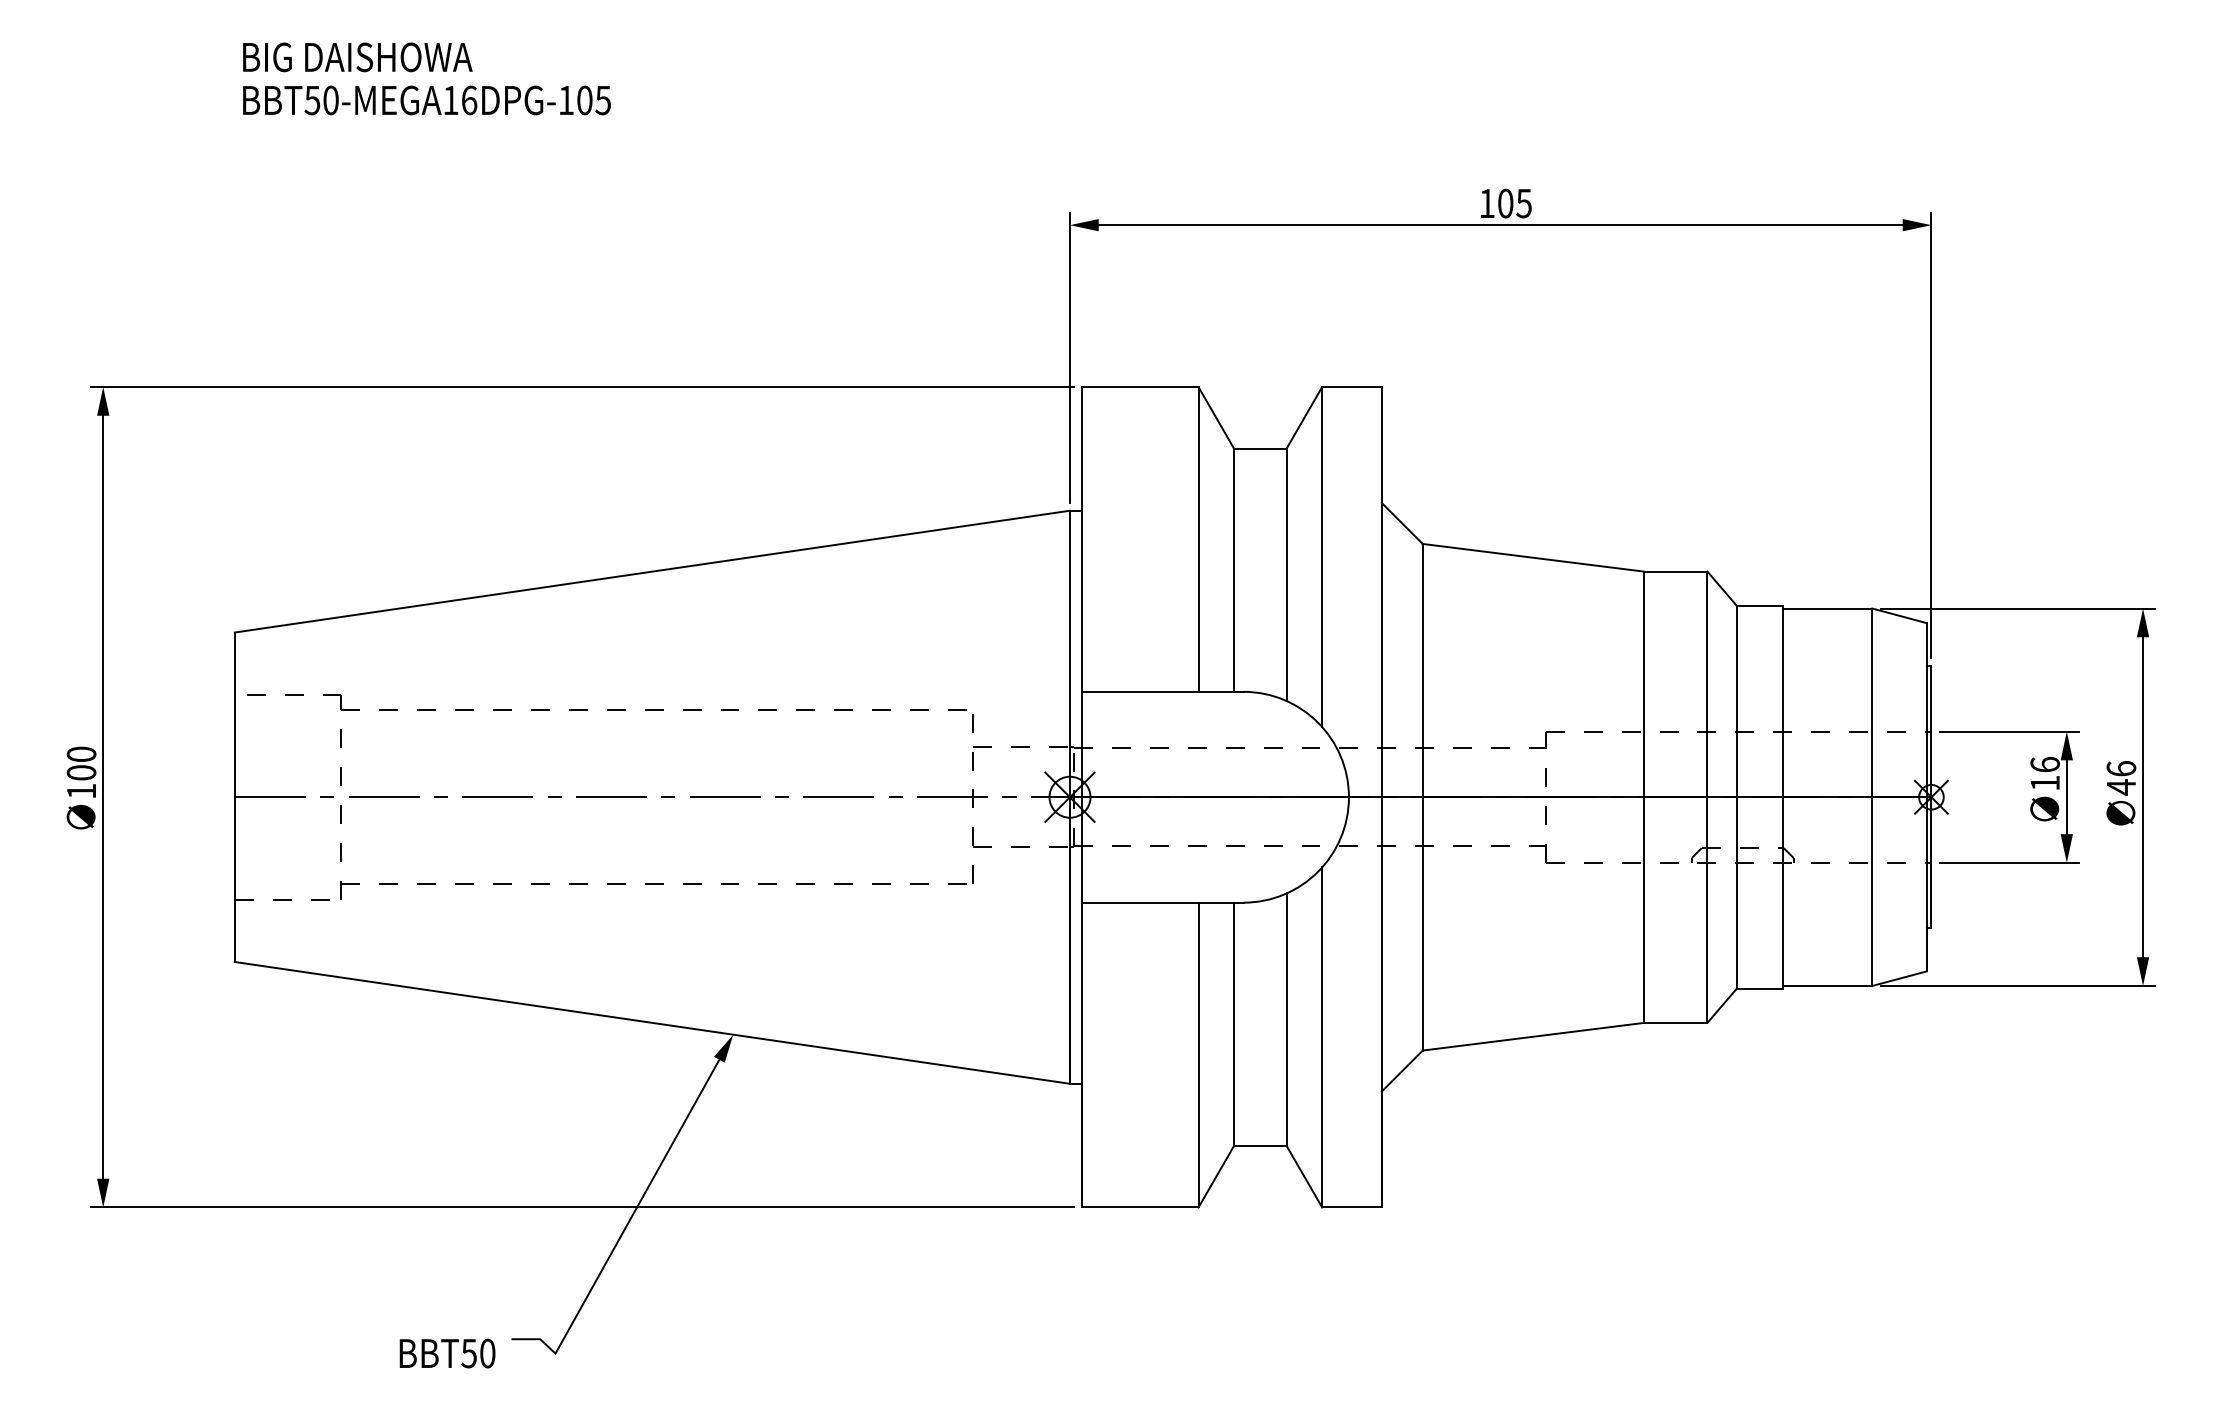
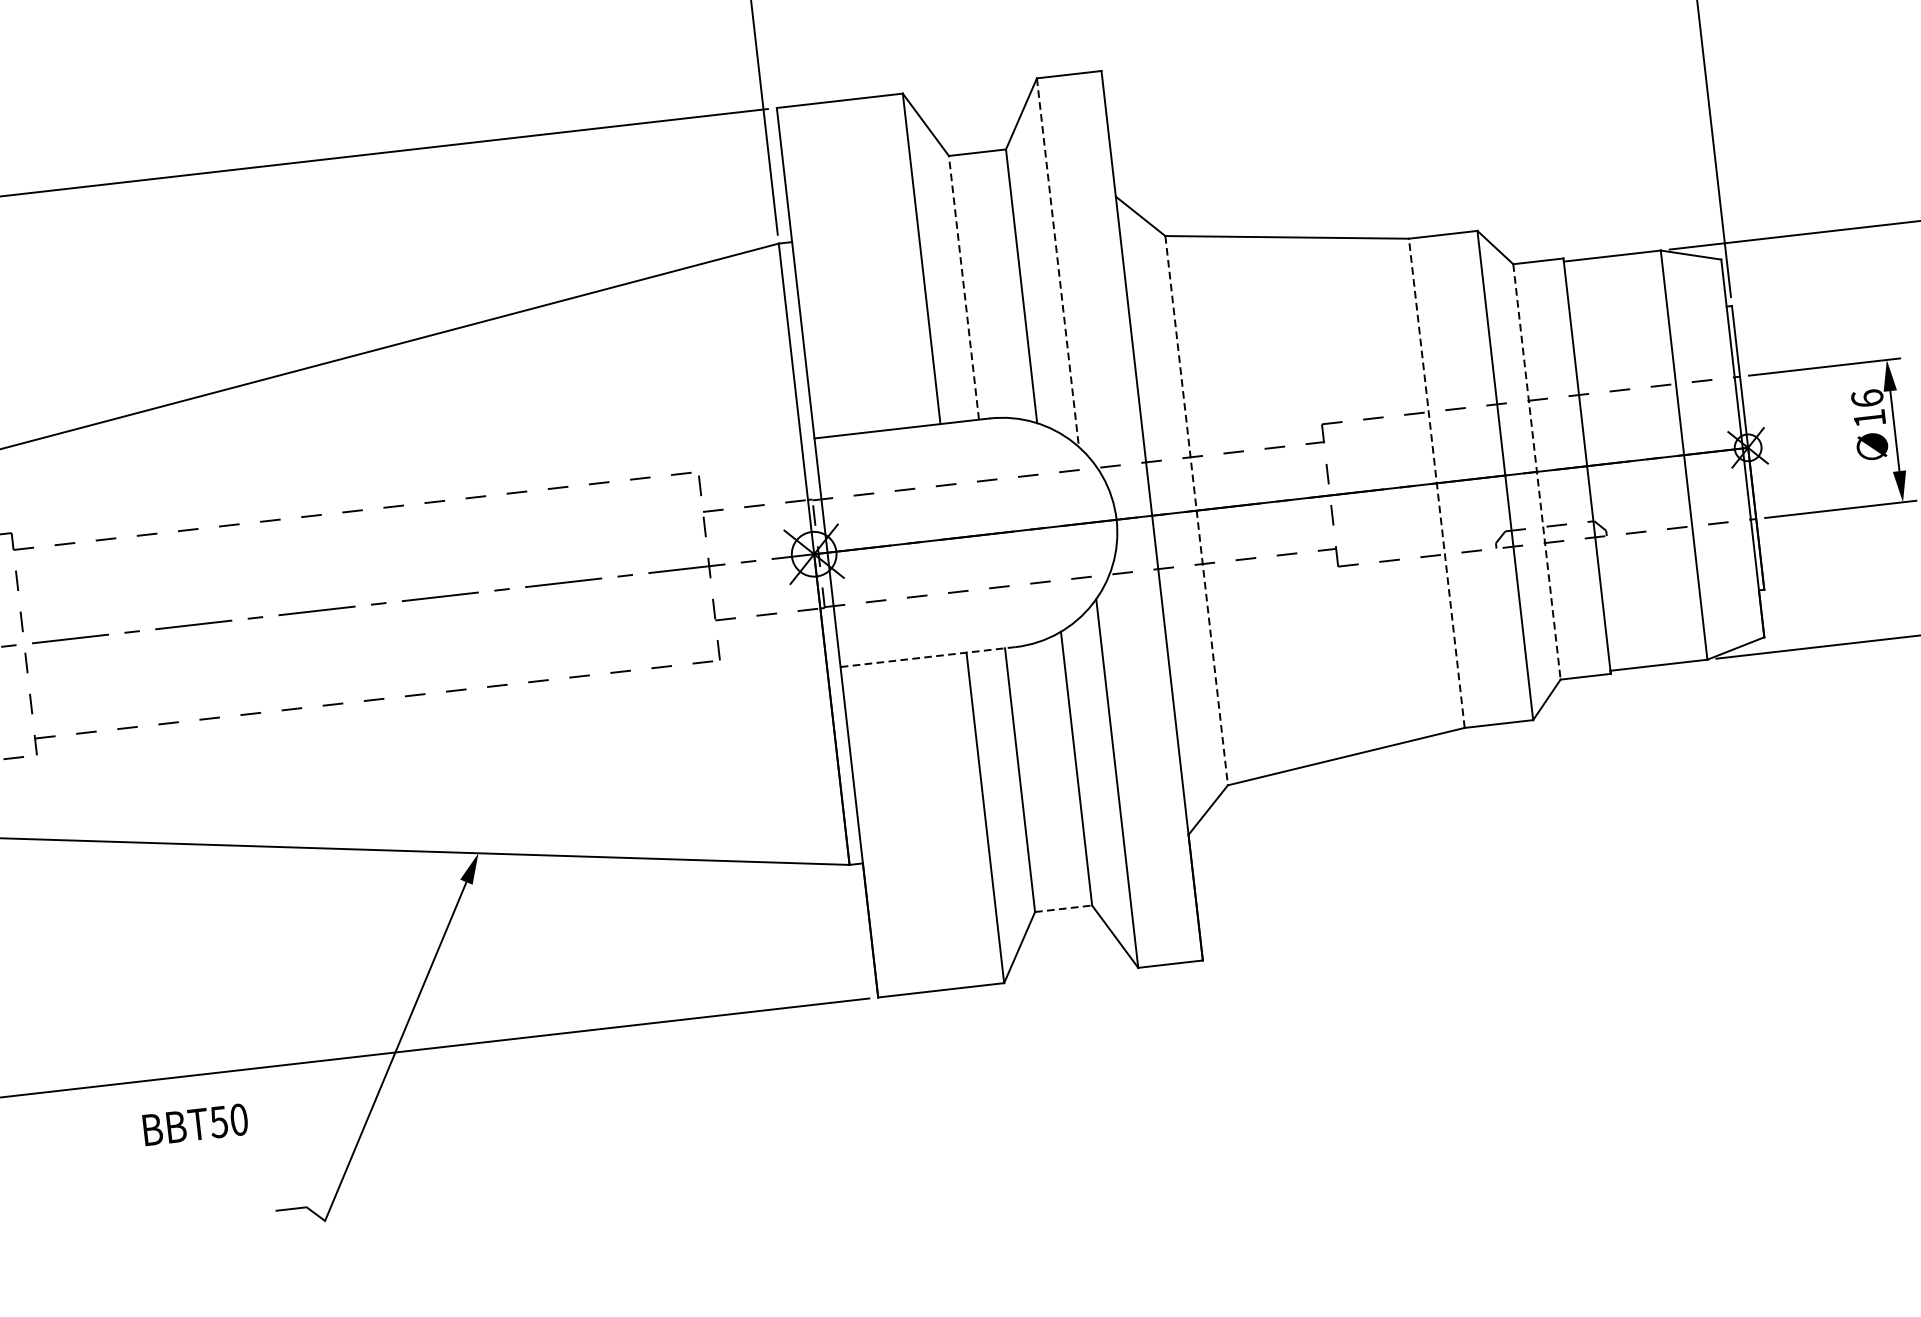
line: (1322, 557) -> (1058, 263), solid -> dashed
line: (1234, 570) -> (964, 288), solid -> dashed
line: (1422, 797) -> (1196, 510), solid -> dashed
line: (1644, 797) -> (1437, 483), solid -> dashed
line: (1736, 797) -> (1536, 472), solid -> dashed
line: (1162, 902) -> (927, 656), solid -> dashed
line: (1260, 1145) -> (1063, 908), solid -> dashed
text: (447, 1353) -> (195, 1124), moved

